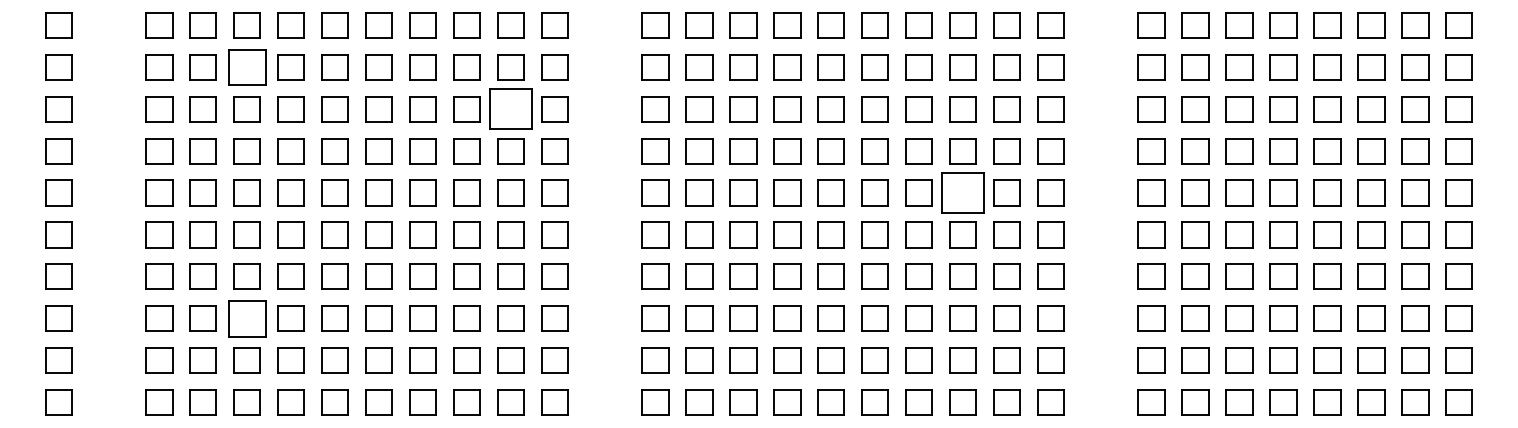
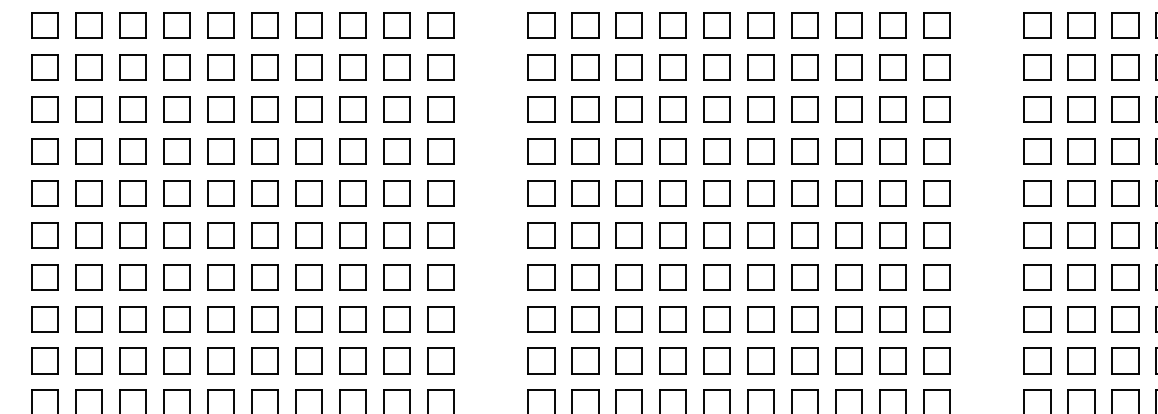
part: (246, 67) -> (132, 67), size x0.71
part: (510, 109) -> (396, 109), size x0.62
part: (962, 192) -> (848, 192), size x0.62
part: (246, 318) -> (132, 318), size x0.71

